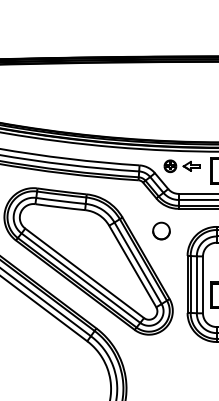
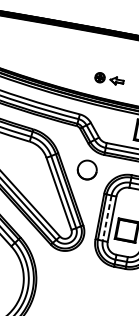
part: (181, 166) -> (108, 79), moved
part: (161, 230) -> (87, 169), size x1.4
line: (196, 285) -> (106, 218), solid -> dashed

